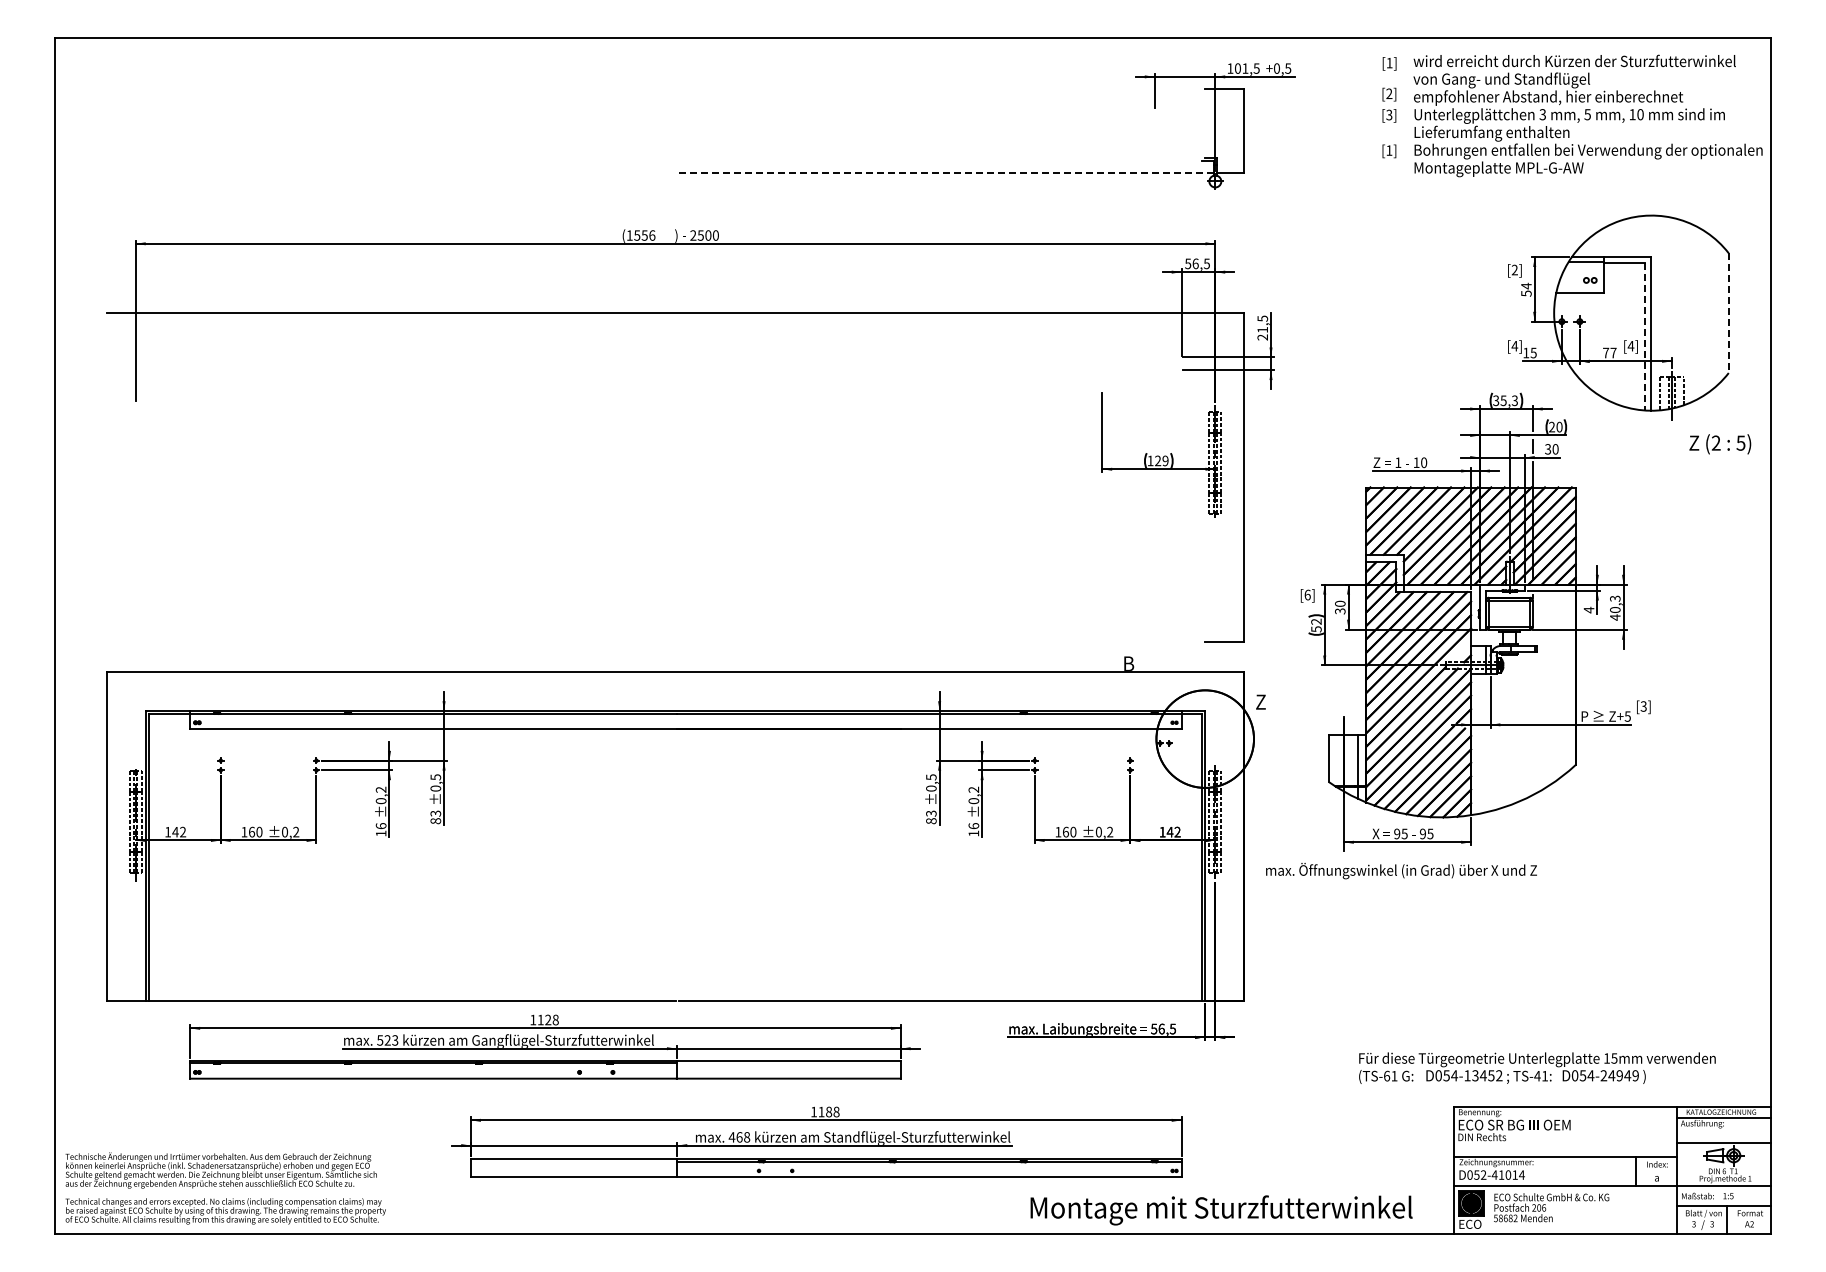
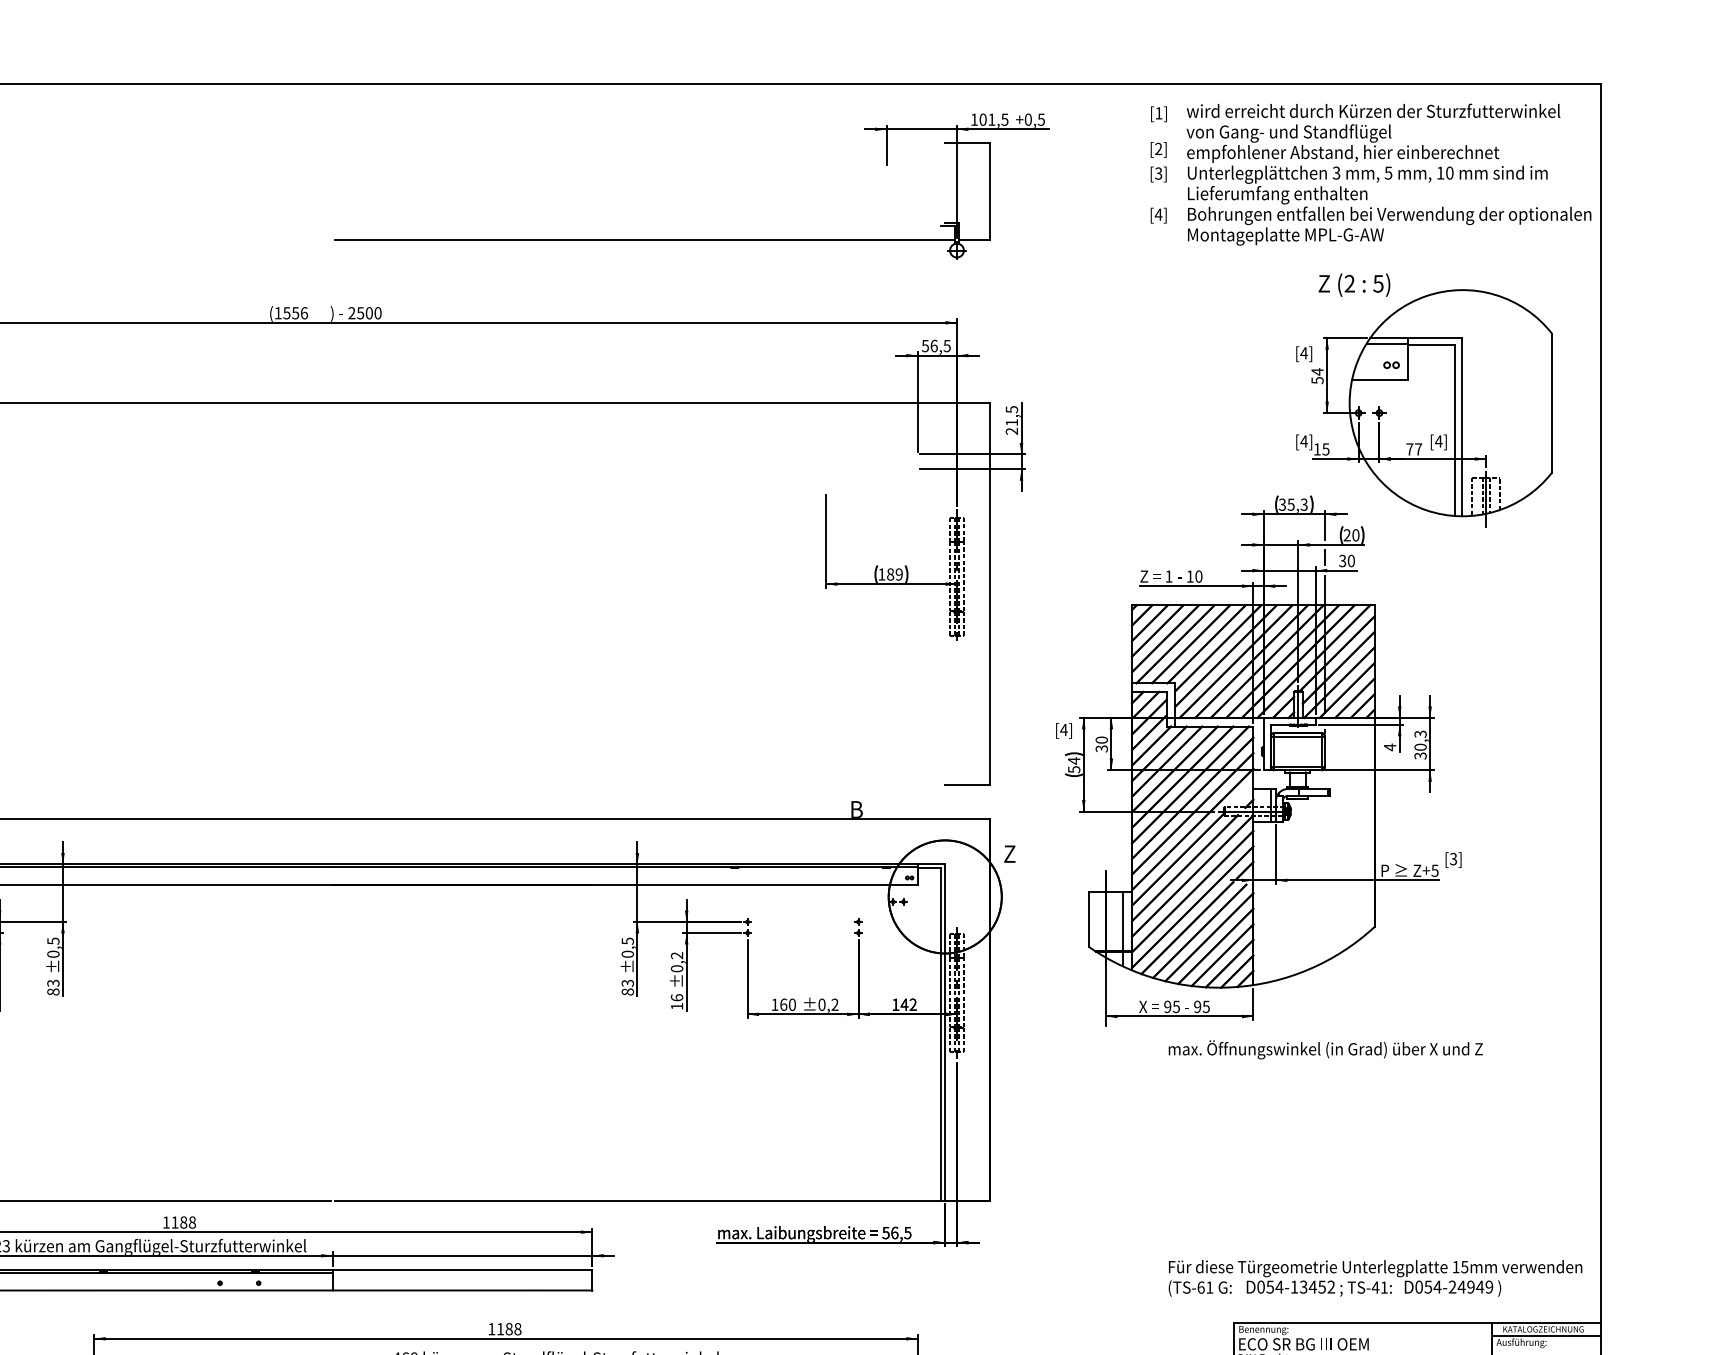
text: (1389, 150) -> (1158, 214), [1] -> [4]
line: (946, 172) -> (645, 240), dashed -> solid
text: (1514, 269) -> (1303, 352), [2] -> [4]
line: (1728, 313) -> (1551, 403), dashed -> solid
line: (1645, 336) -> (1455, 430), dashed -> solid
text: (1720, 444) -> (1354, 285), moved
text: (1158, 460) -> (891, 573), 129 -> 189
text: (1307, 594) -> (1063, 729), [6] -> [4]
text: (1615, 617) -> (1420, 755), 40,3 -> 30,3
text: (1316, 621) -> (1074, 760), 52 -> 54
text: (1401, 871) -> (1325, 1050), moved
text: (548, 1019) -> (184, 1221), 1128 -> 1188
text: (1537, 1067) -> (1375, 1277), moved

